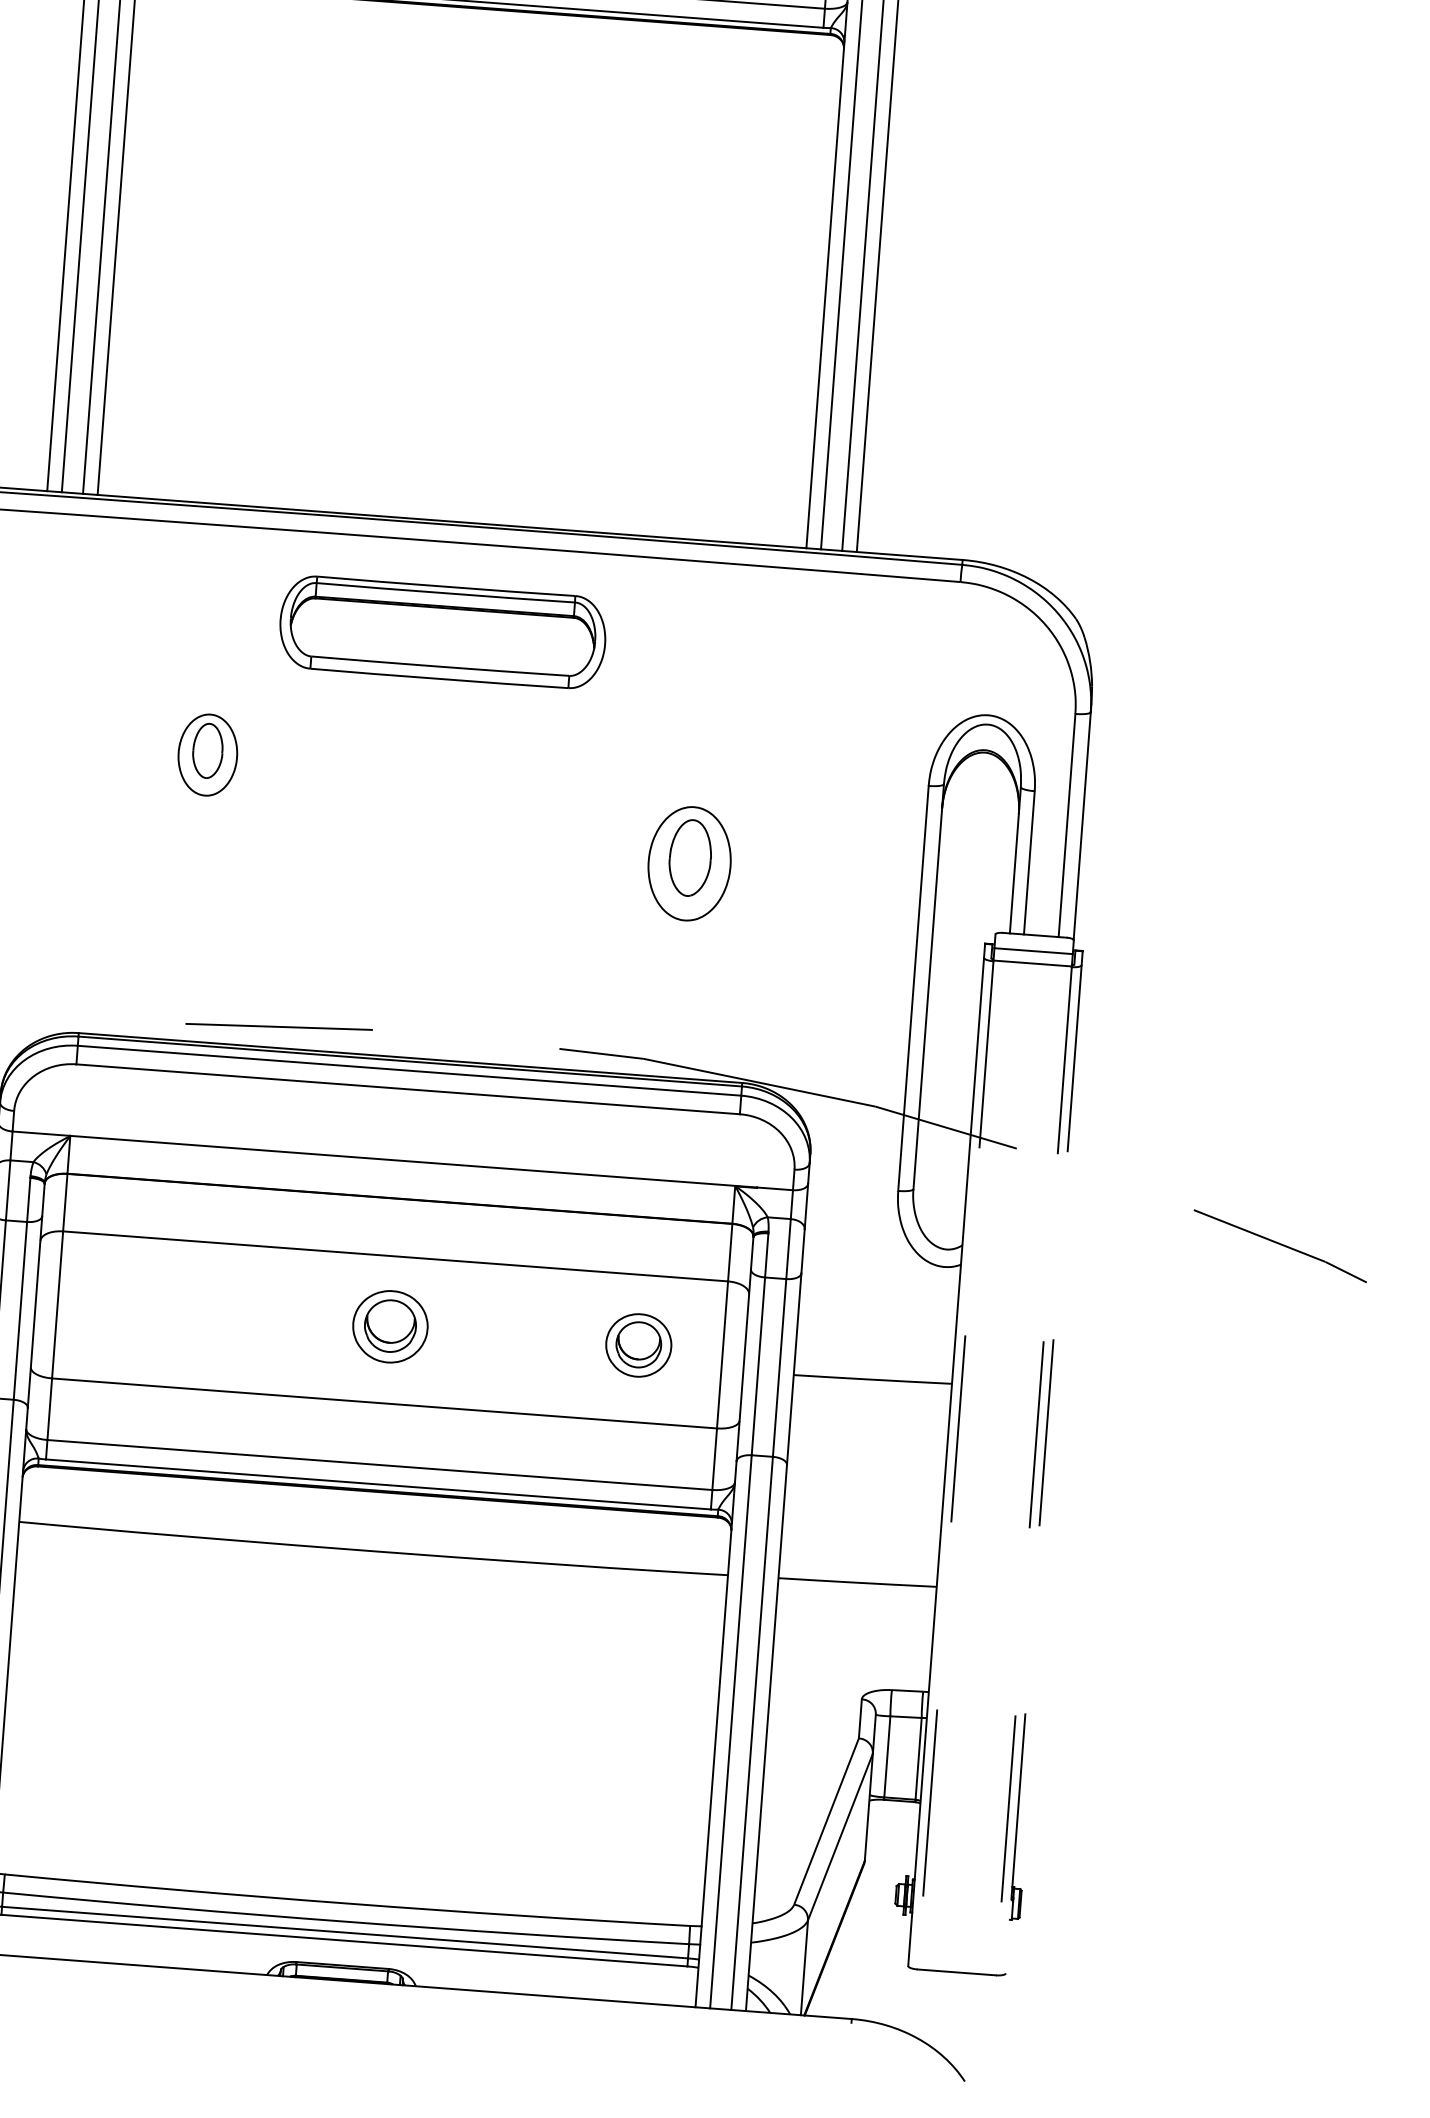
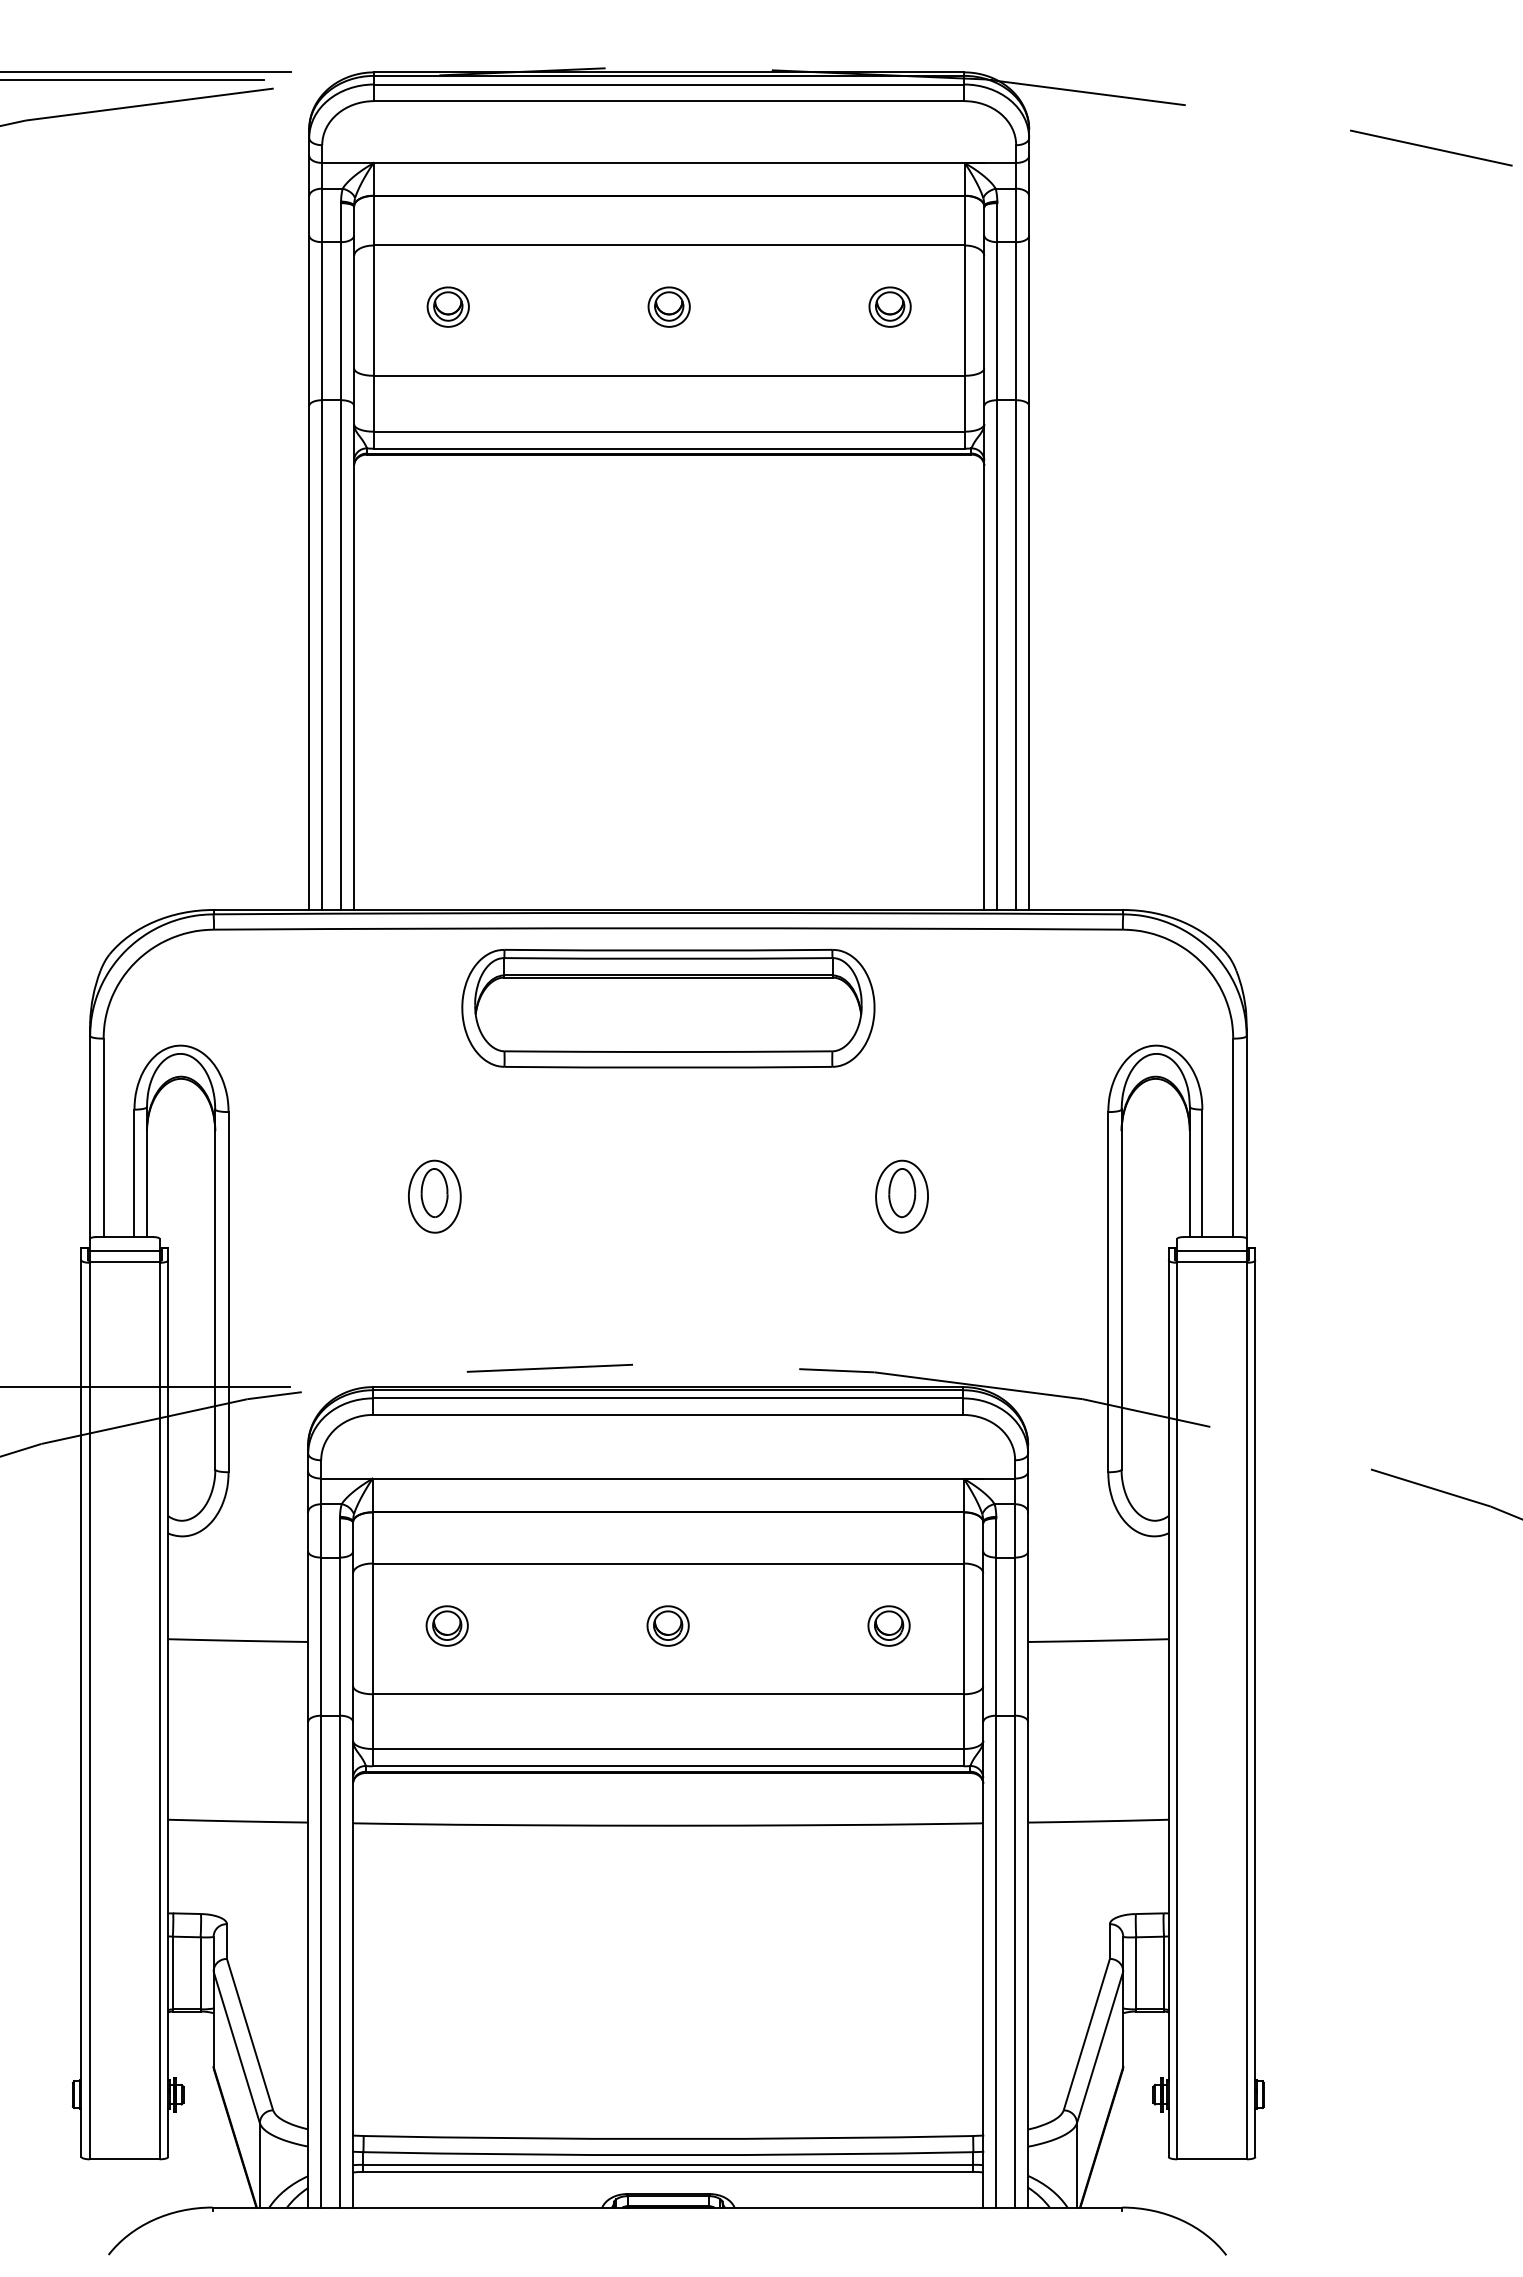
part: (442, 632) -> (668, 1008), size x1.43
part: (207, 754) -> (434, 1196), moved
part: (689, 863) -> (901, 1196), size x0.71
part: (141, 1307) -> (446, 1625), added
part: (389, 1326) -> (667, 1625), size x0.62
part: (638, 1344) -> (888, 1625), size x0.71
line: (955, 1465) -> (1177, 1711), dashed -> solid
line: (1043, 1470) -> (1255, 1709), dashed -> solid
line: (1033, 1471) -> (1246, 1711), dashed -> solid

